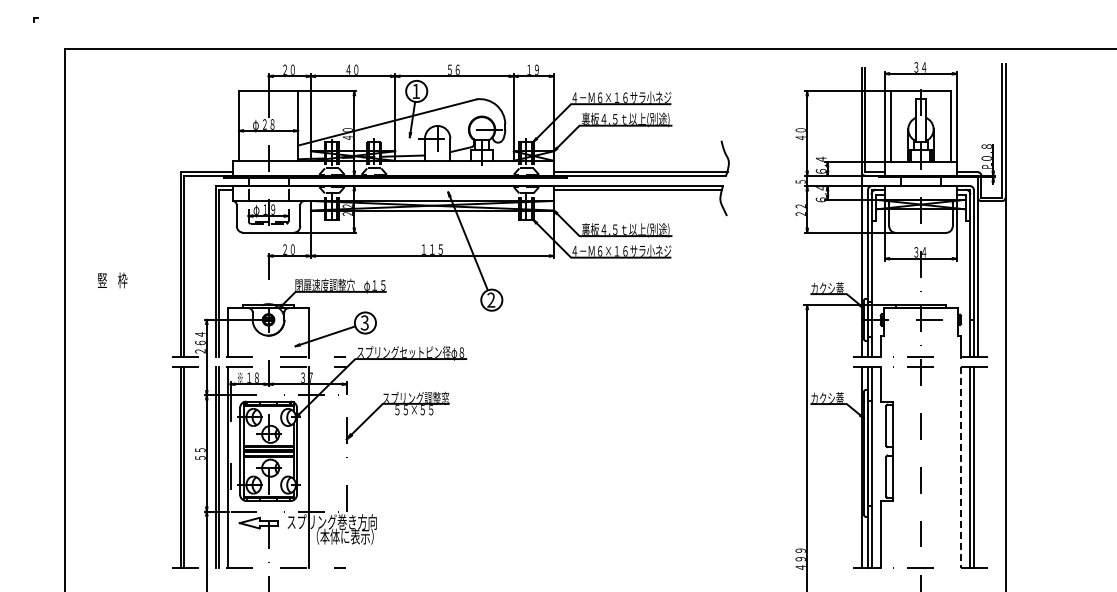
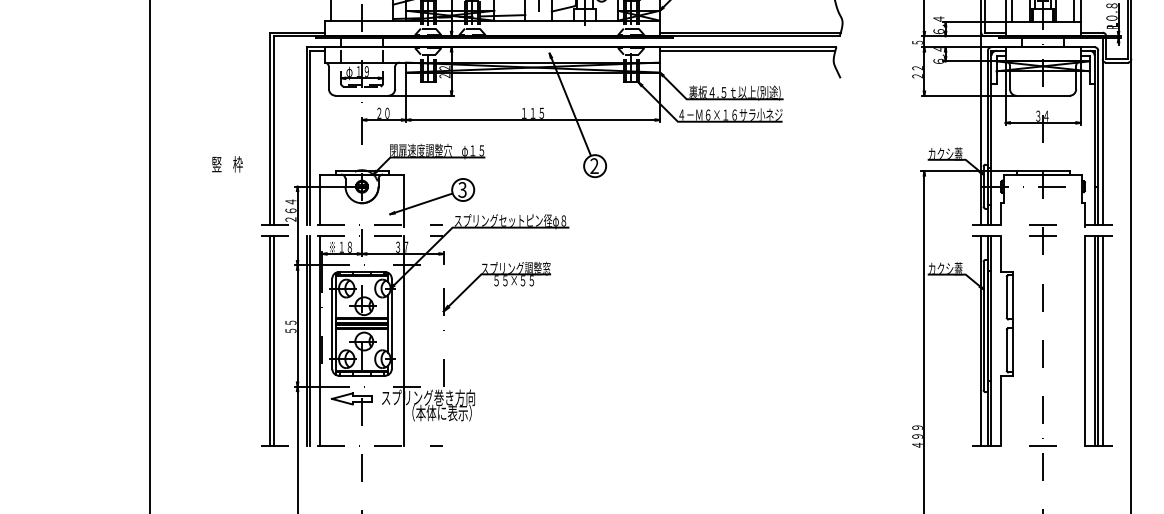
text: (112, 280) -> (227, 164), moved
line: (978, 467) -> (1103, 340), added
line: (961, 468) -> (1085, 341), dashed -> solid

